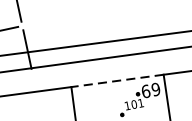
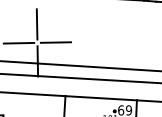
line: (45, 21) -> (55, 42), added
line: (117, 81) -> (101, 98), dashed -> solid

